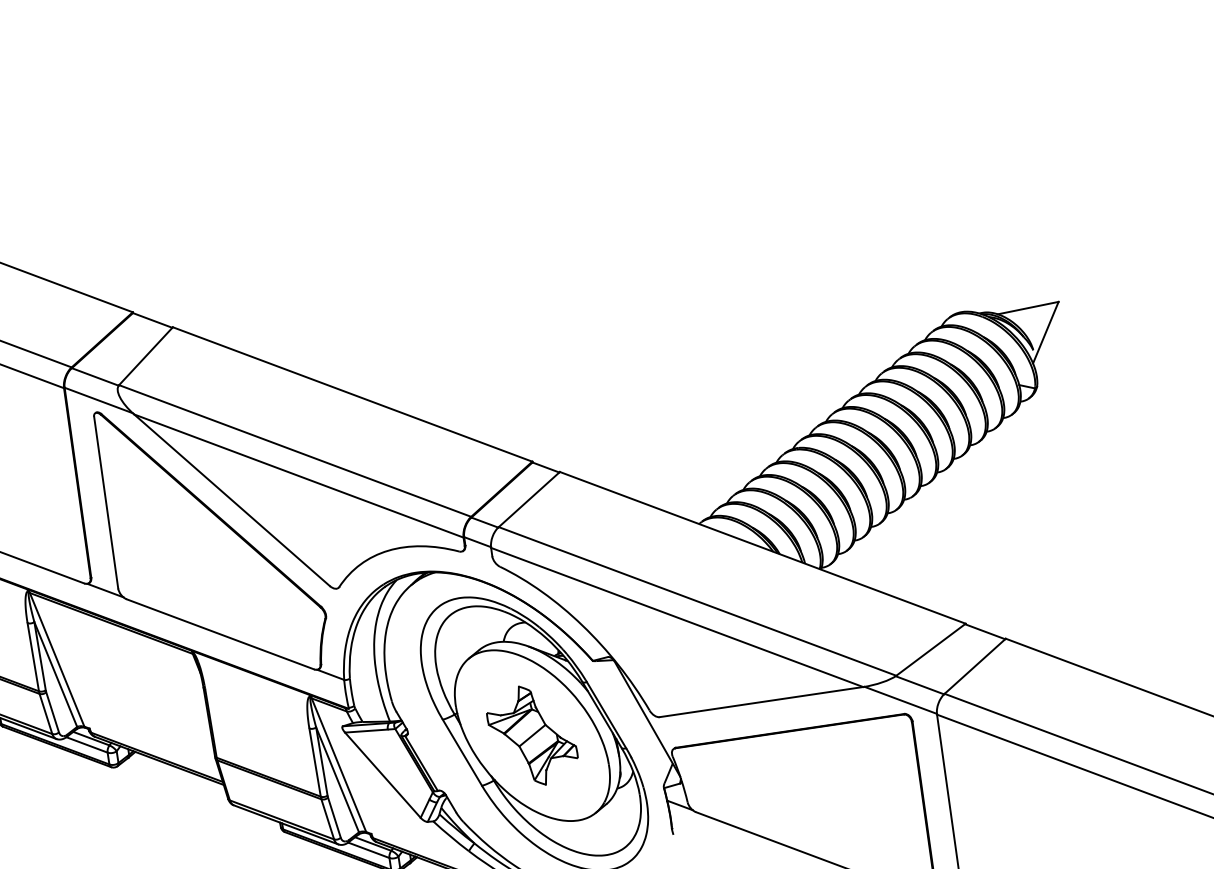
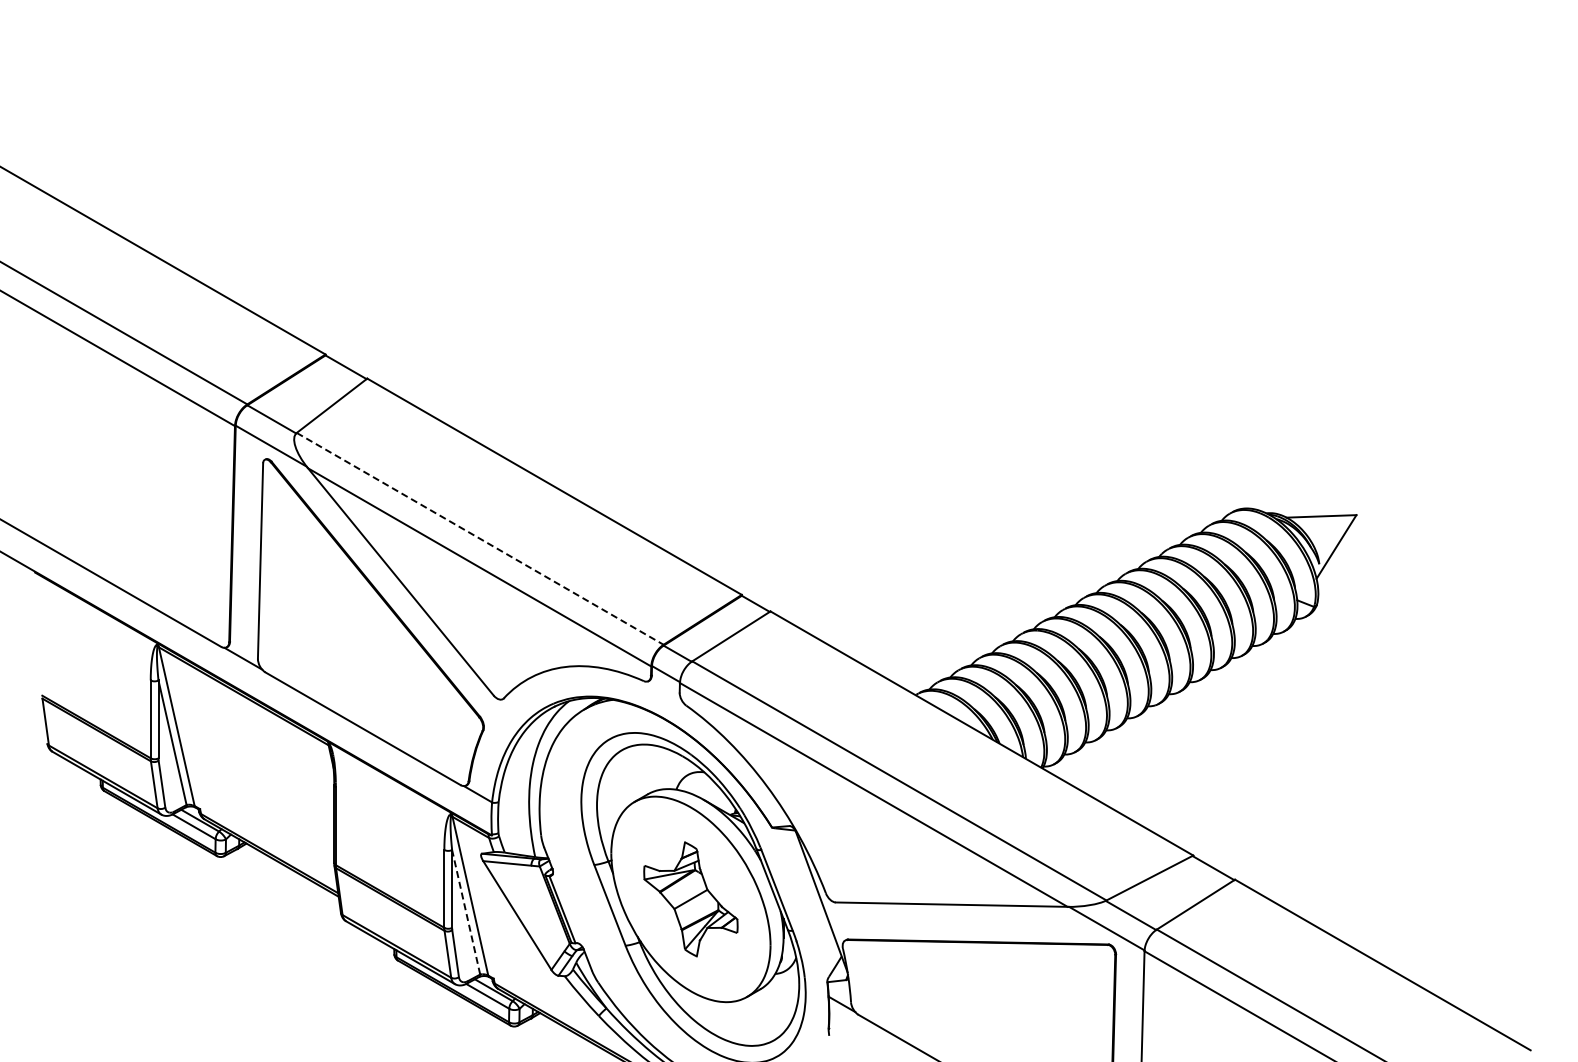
line: (295, 450) -> (480, 538), solid -> dashed
line: (337, 780) -> (466, 912), solid -> dashed

